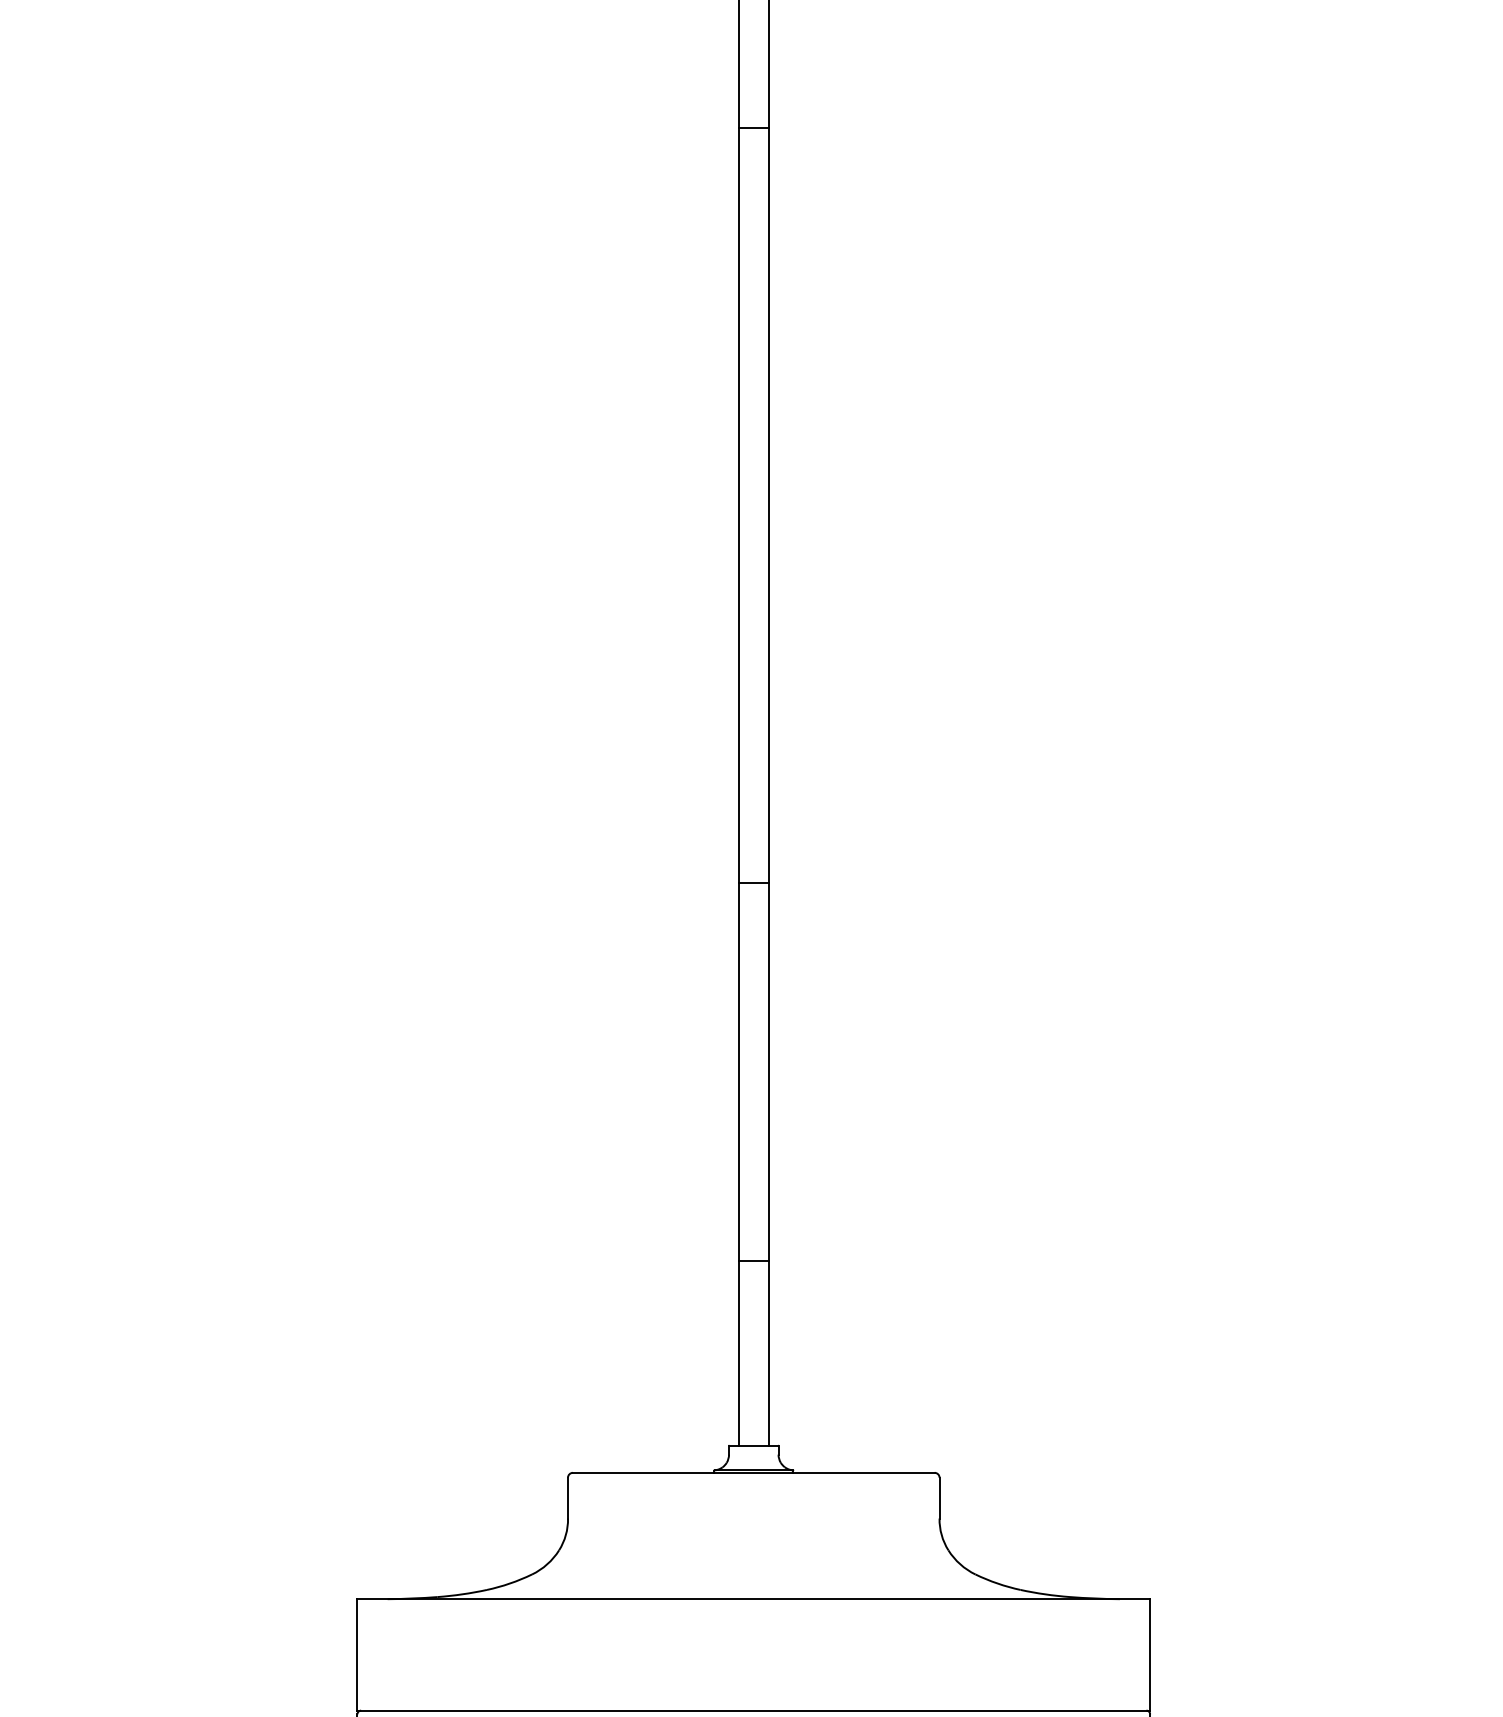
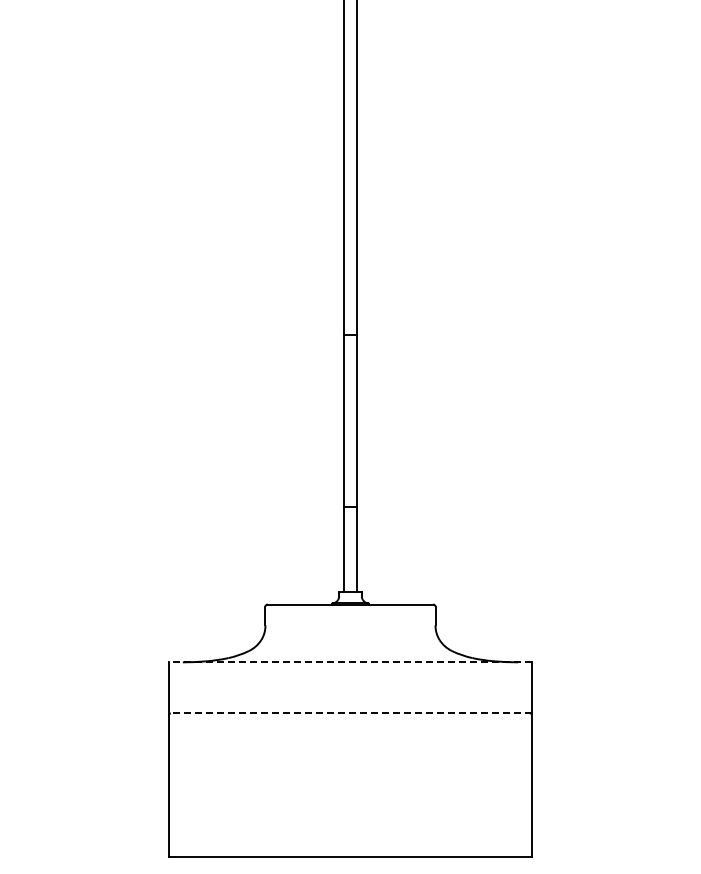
line: (753, 1599) -> (350, 662), solid -> dashed
line: (753, 1710) -> (350, 713), solid -> dashed

